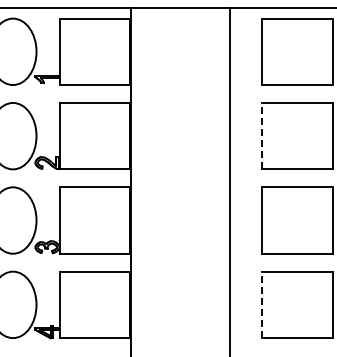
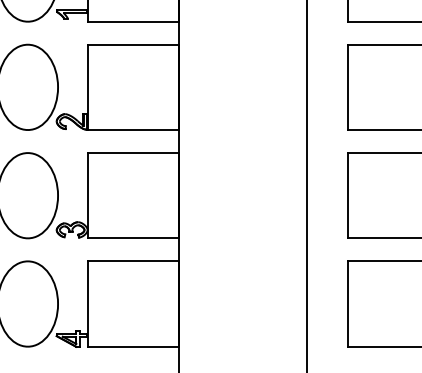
line: (262, 135) -> (348, 86), dashed -> solid
line: (262, 304) -> (348, 303), dashed -> solid

